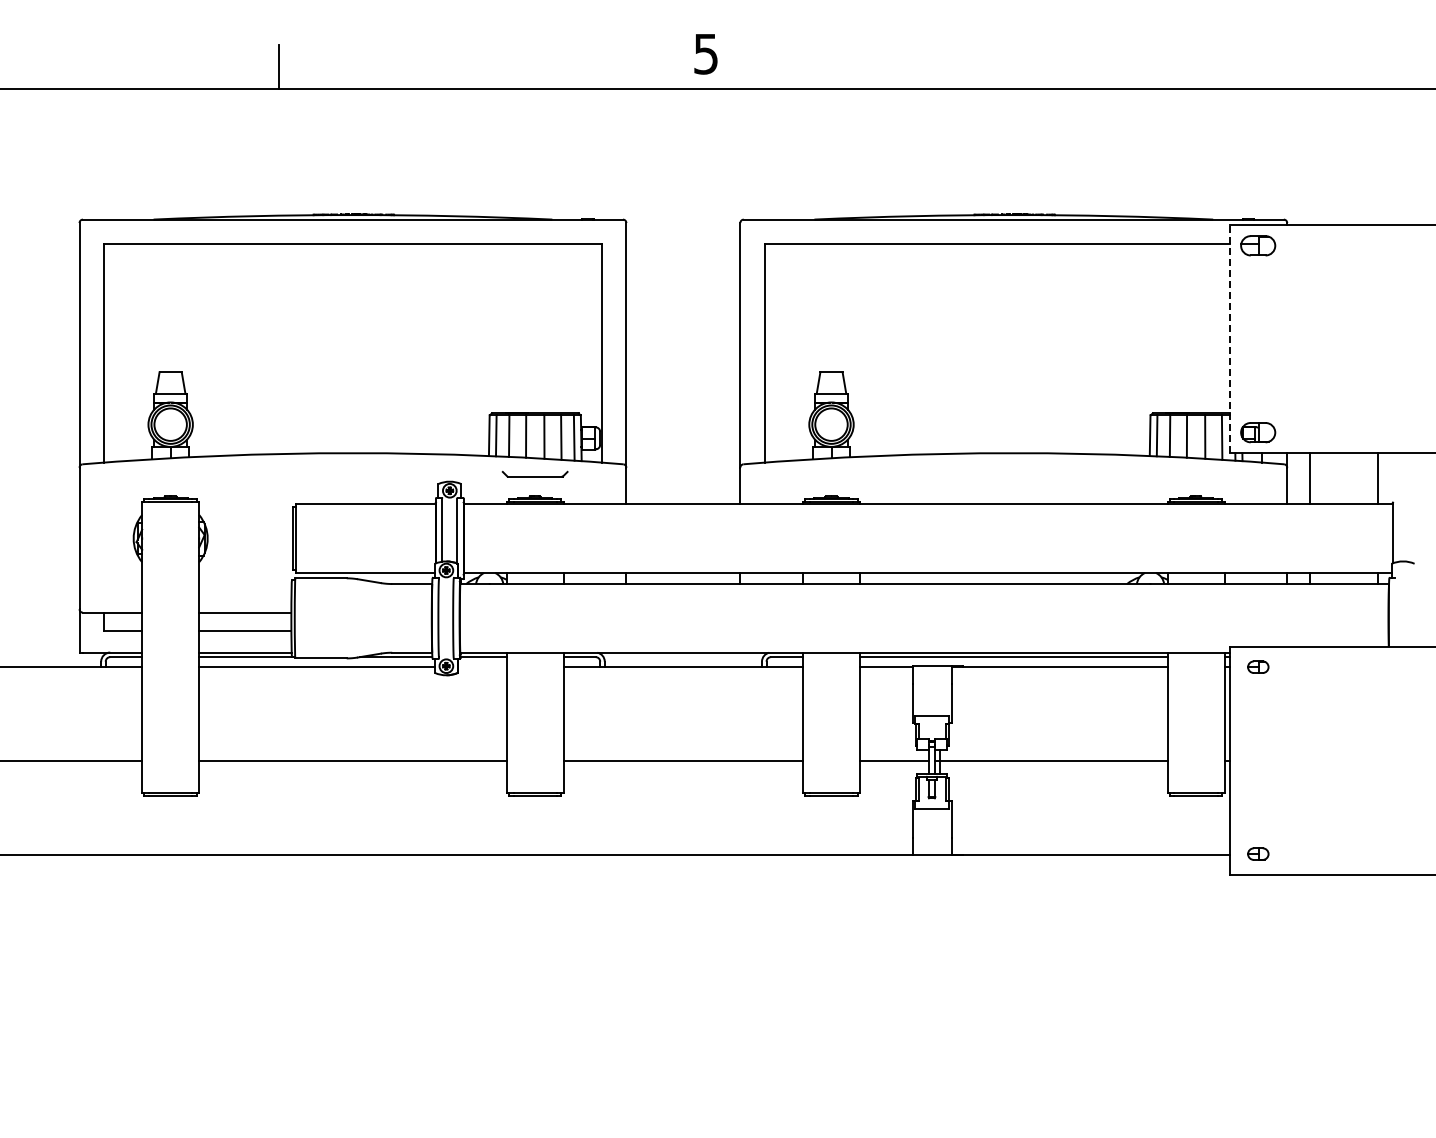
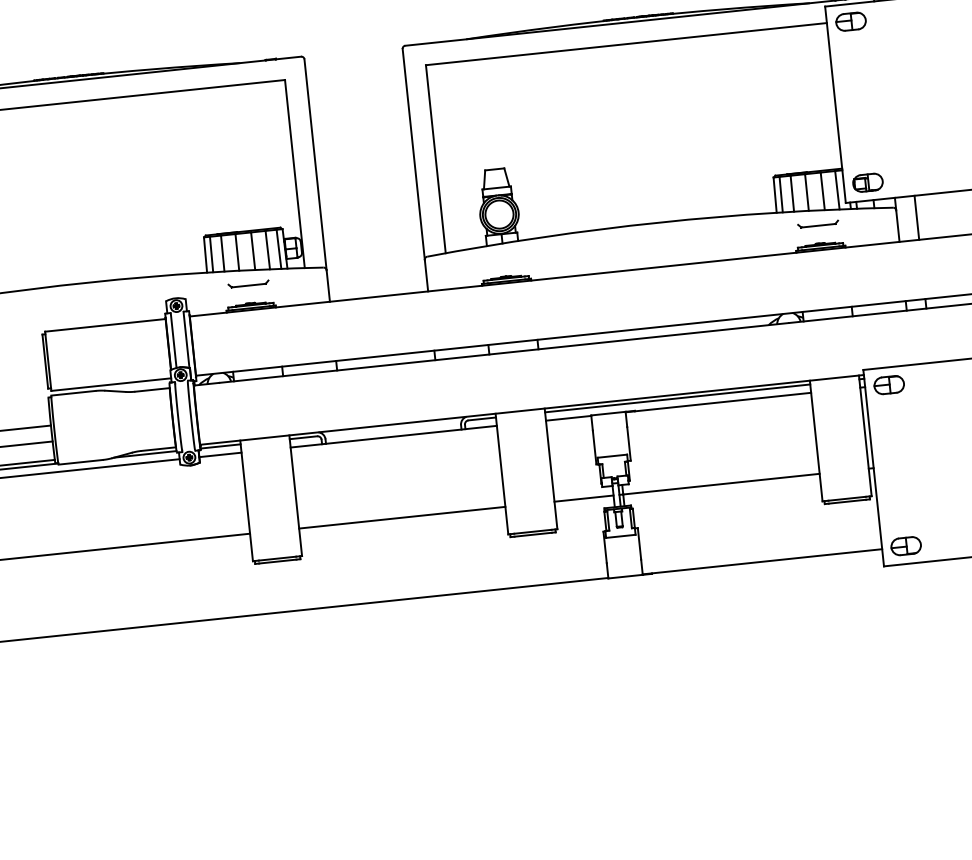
line: (1230, 339) -> (835, 105), dashed -> solid
part: (535, 473) -> (248, 283), size x0.71
part: (1195, 473) -> (817, 223), added
line: (481, 666) -> (219, 454), added
part: (1258, 666) -> (889, 384), size x1.67
part: (1258, 853) -> (906, 545), size x1.67

